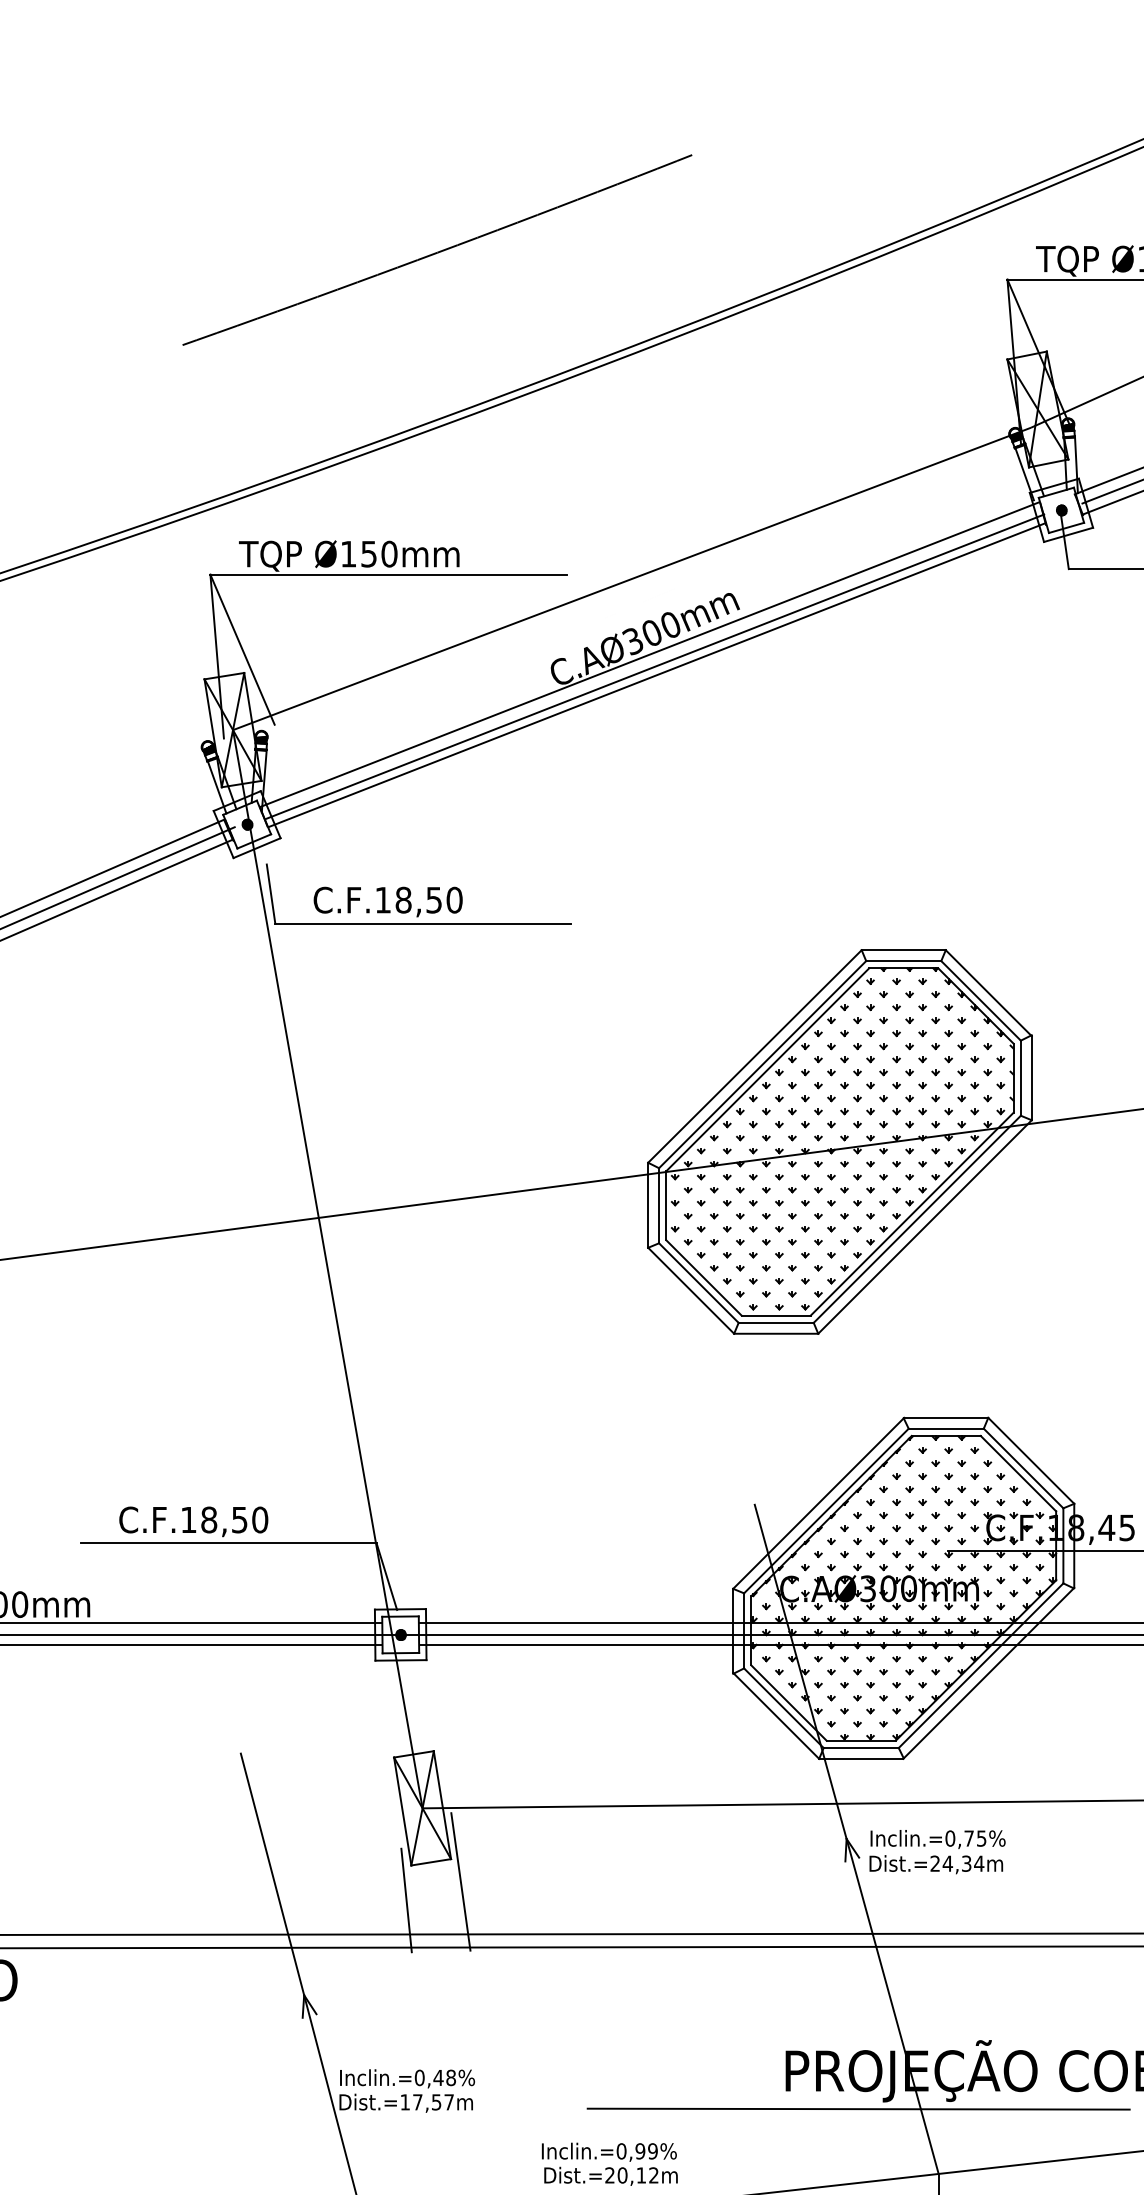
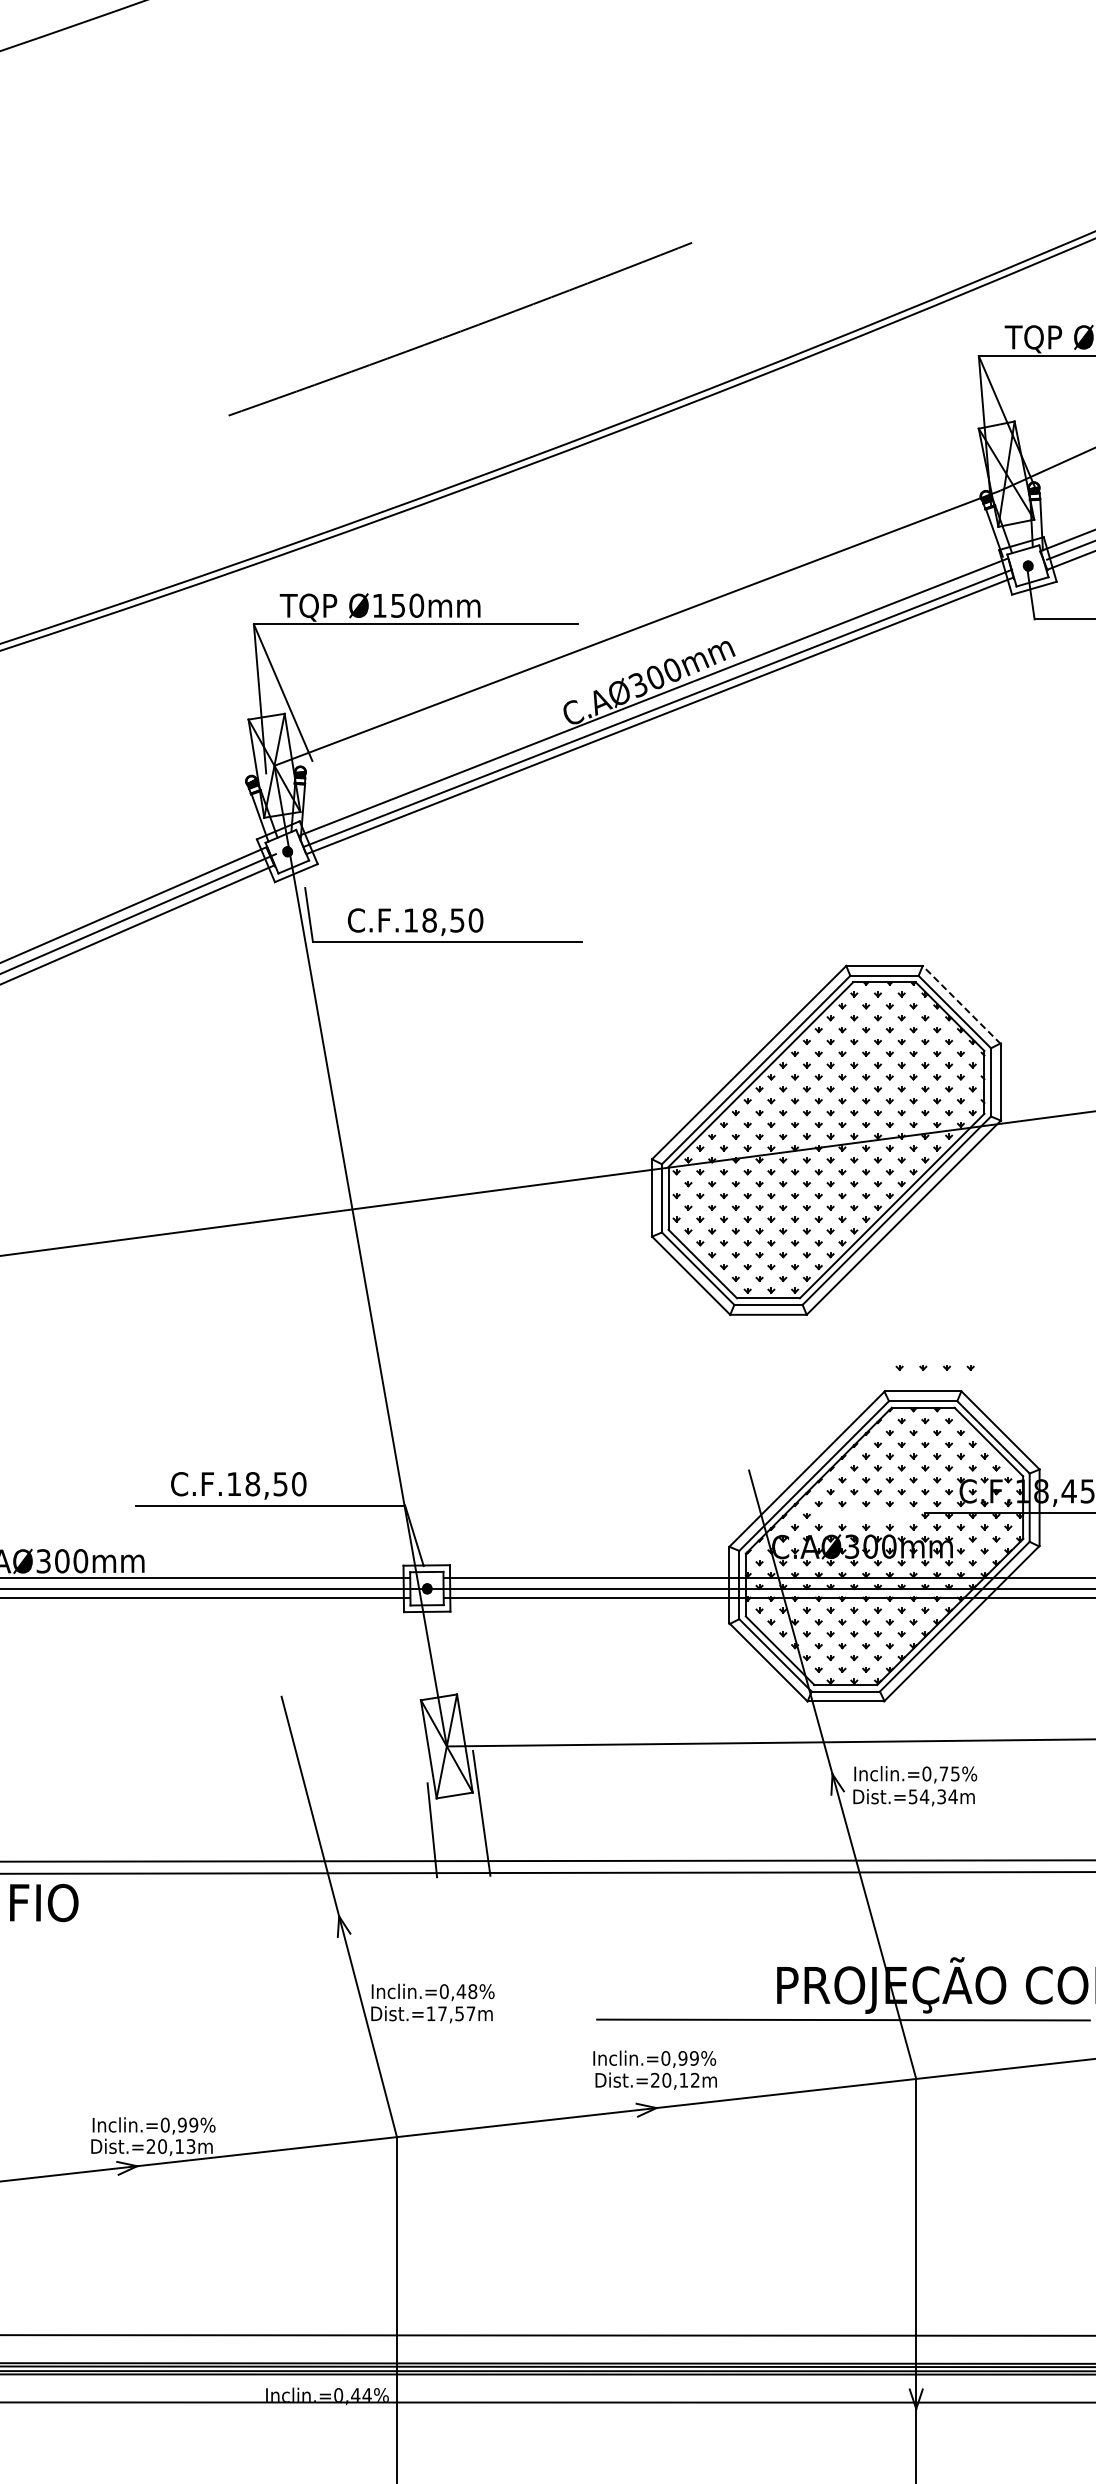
line: (988, 992) -> (961, 1004), solid -> dashed
part: (875, 1553) -> (927, 1366), moved
text: (935, 1863) -> (913, 1796), Dist.=24,34m -> Dist.=54,34m
text: (609, 2163) -> (654, 2069), moved

